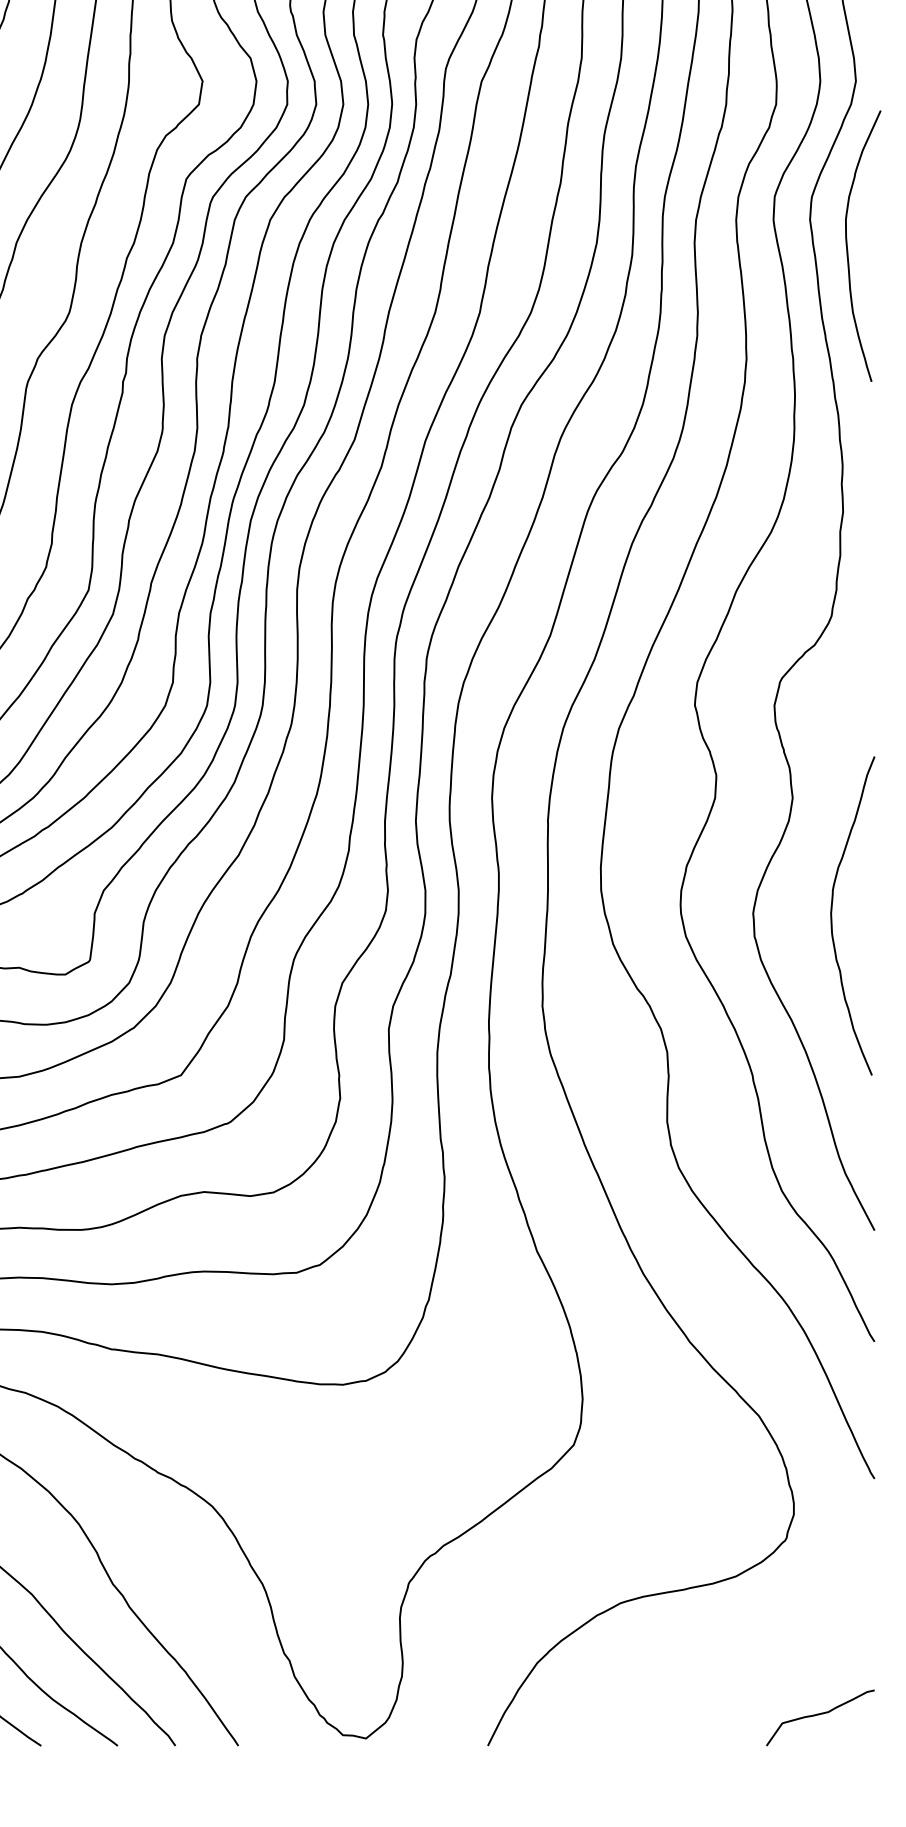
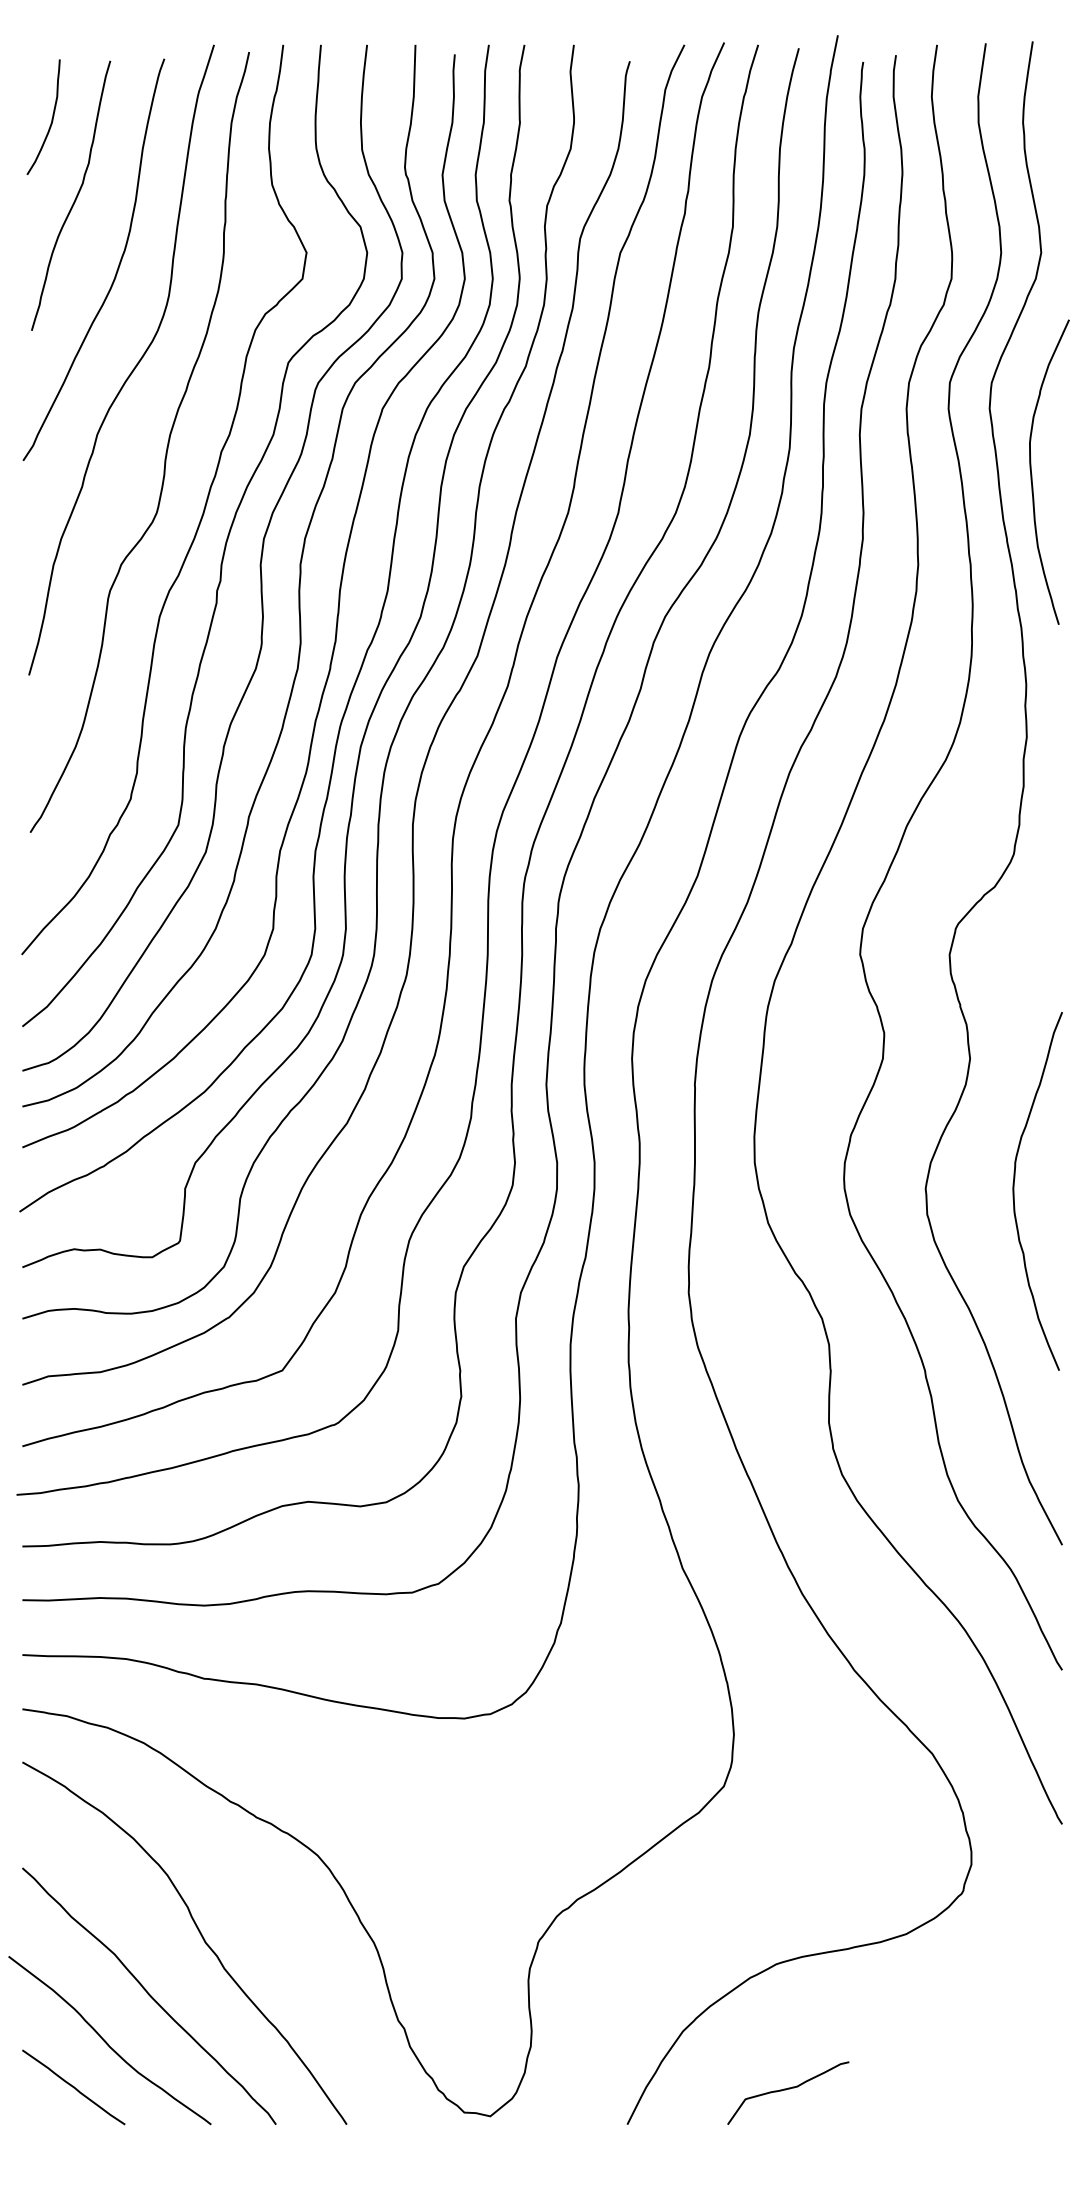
curve: (848, 248) -> (1032, 474), moved
curve: (818, 1715) -> (786, 2090), moved

